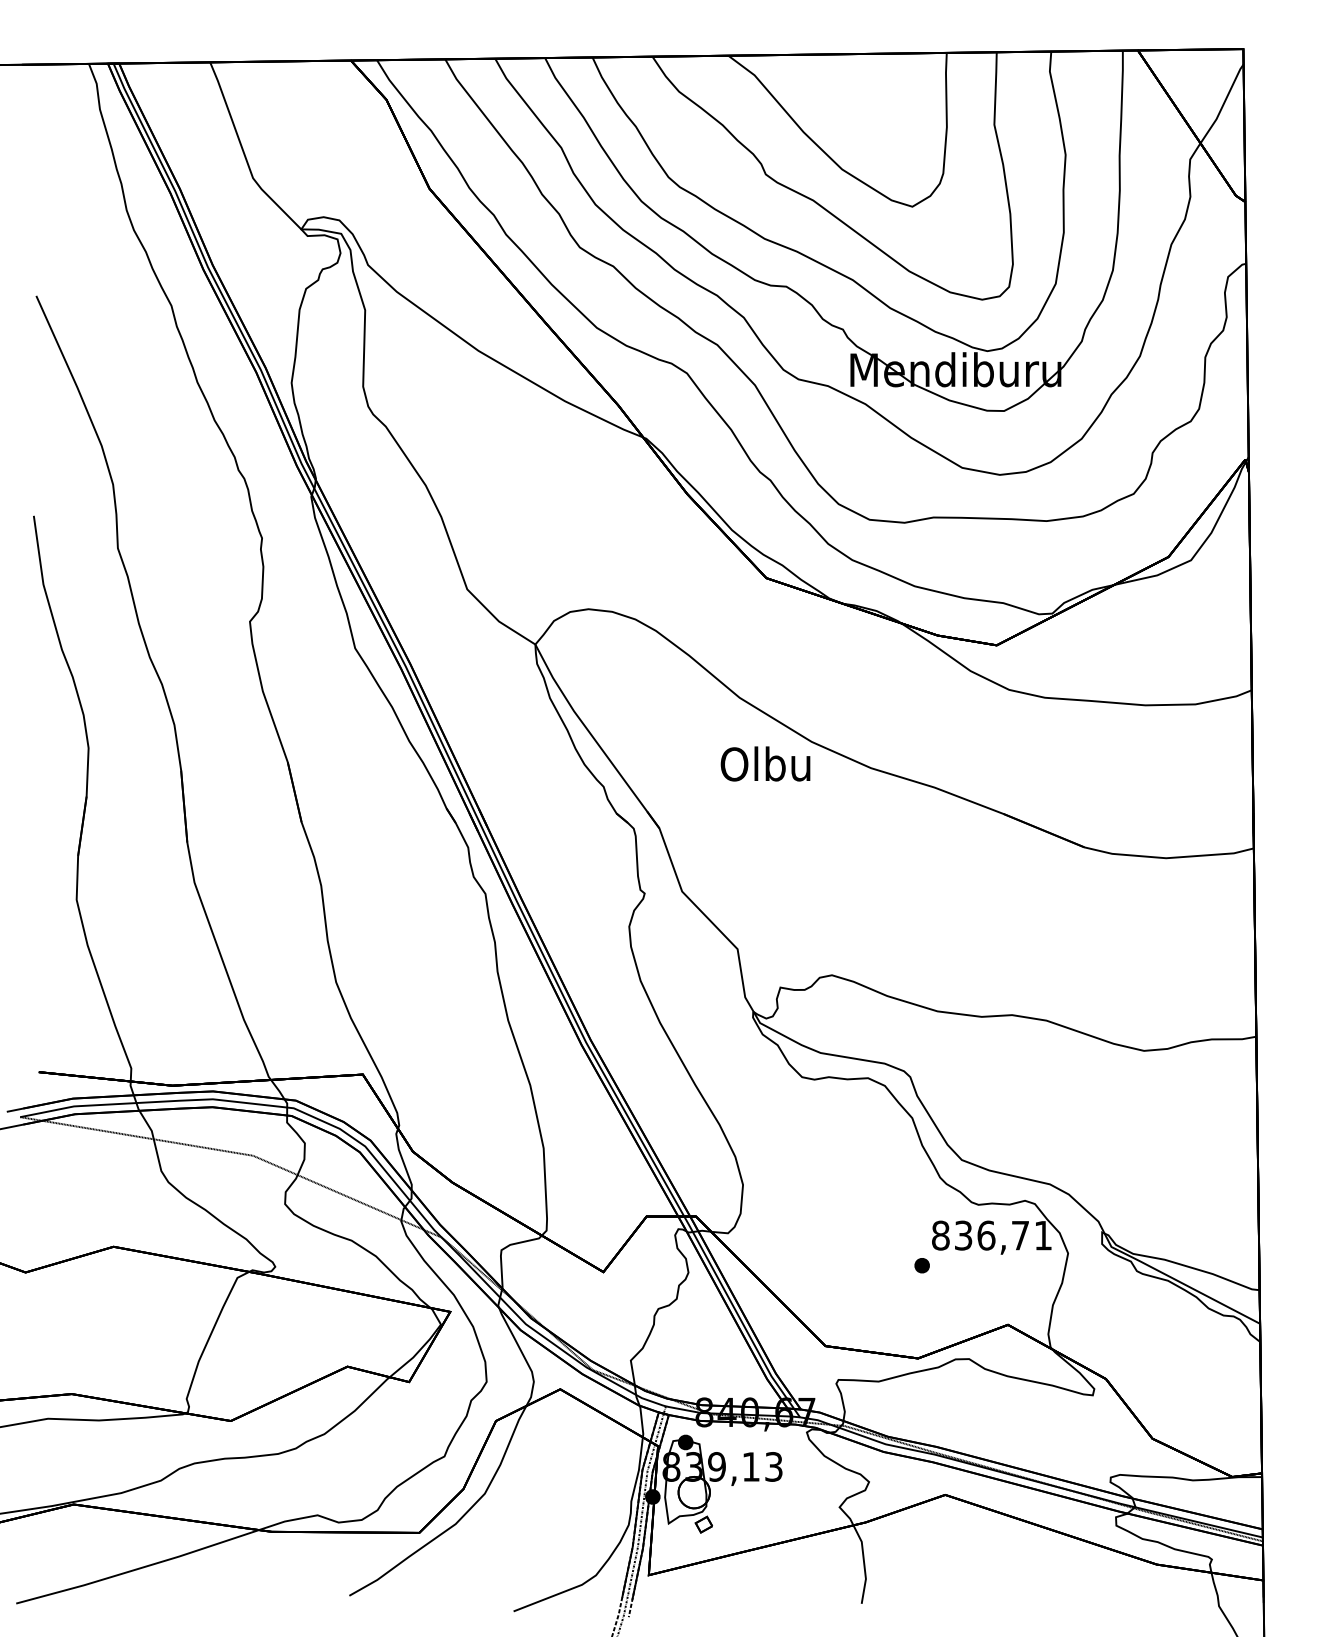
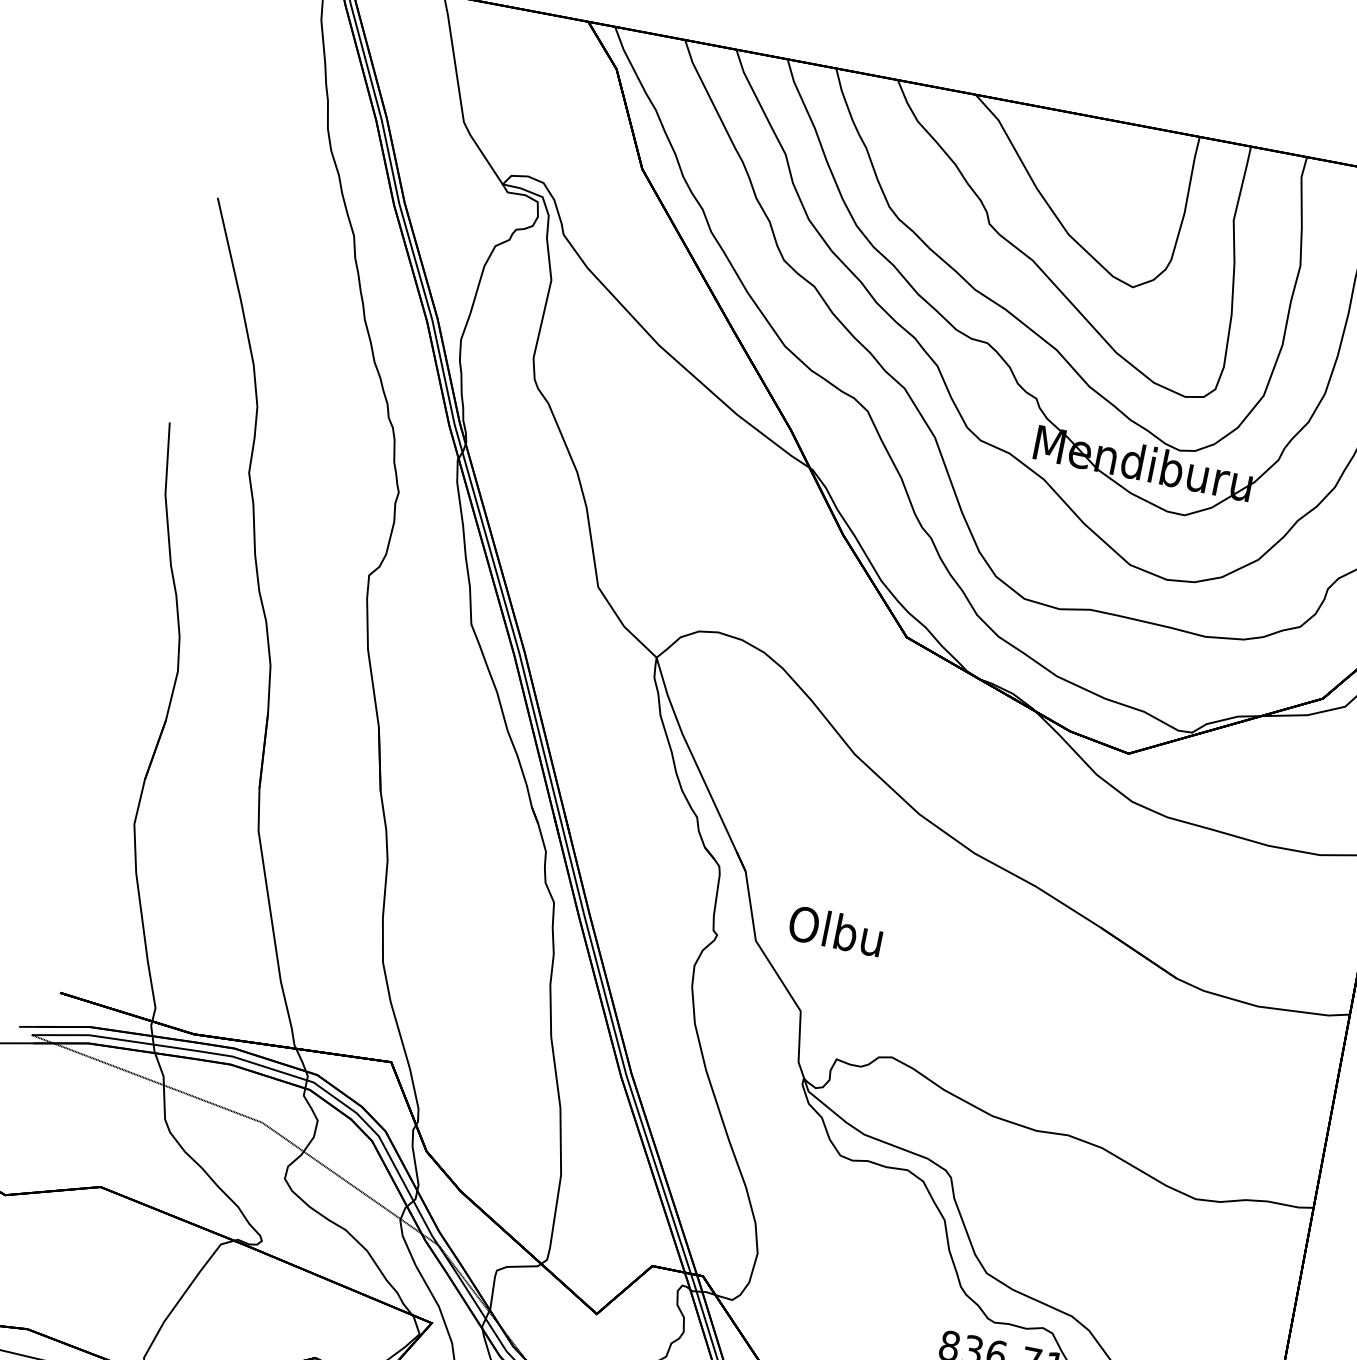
text: (765, 763) -> (836, 930), moved

